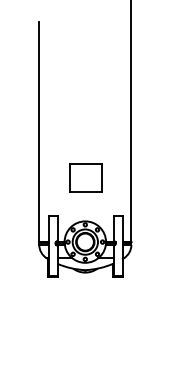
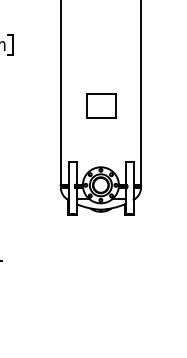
part: (85, 177) -> (101, 105), moved

